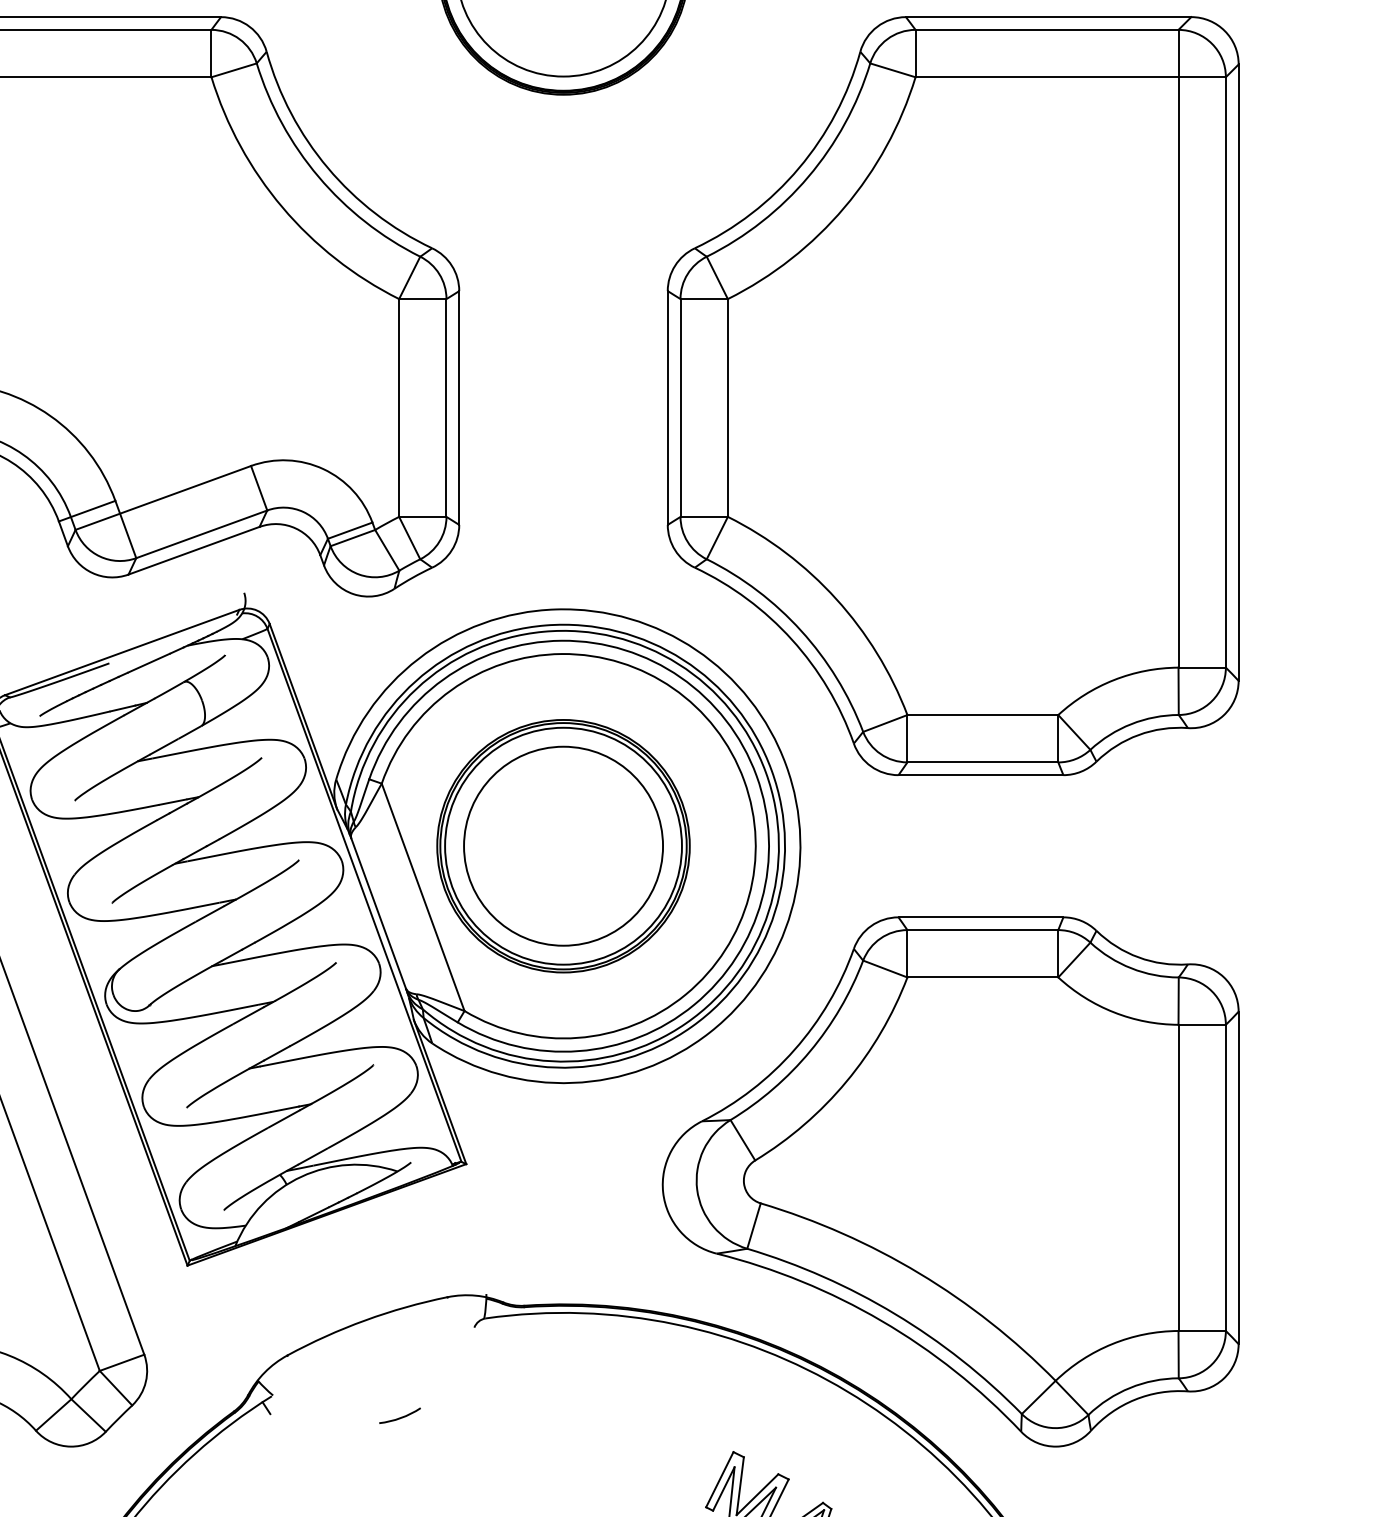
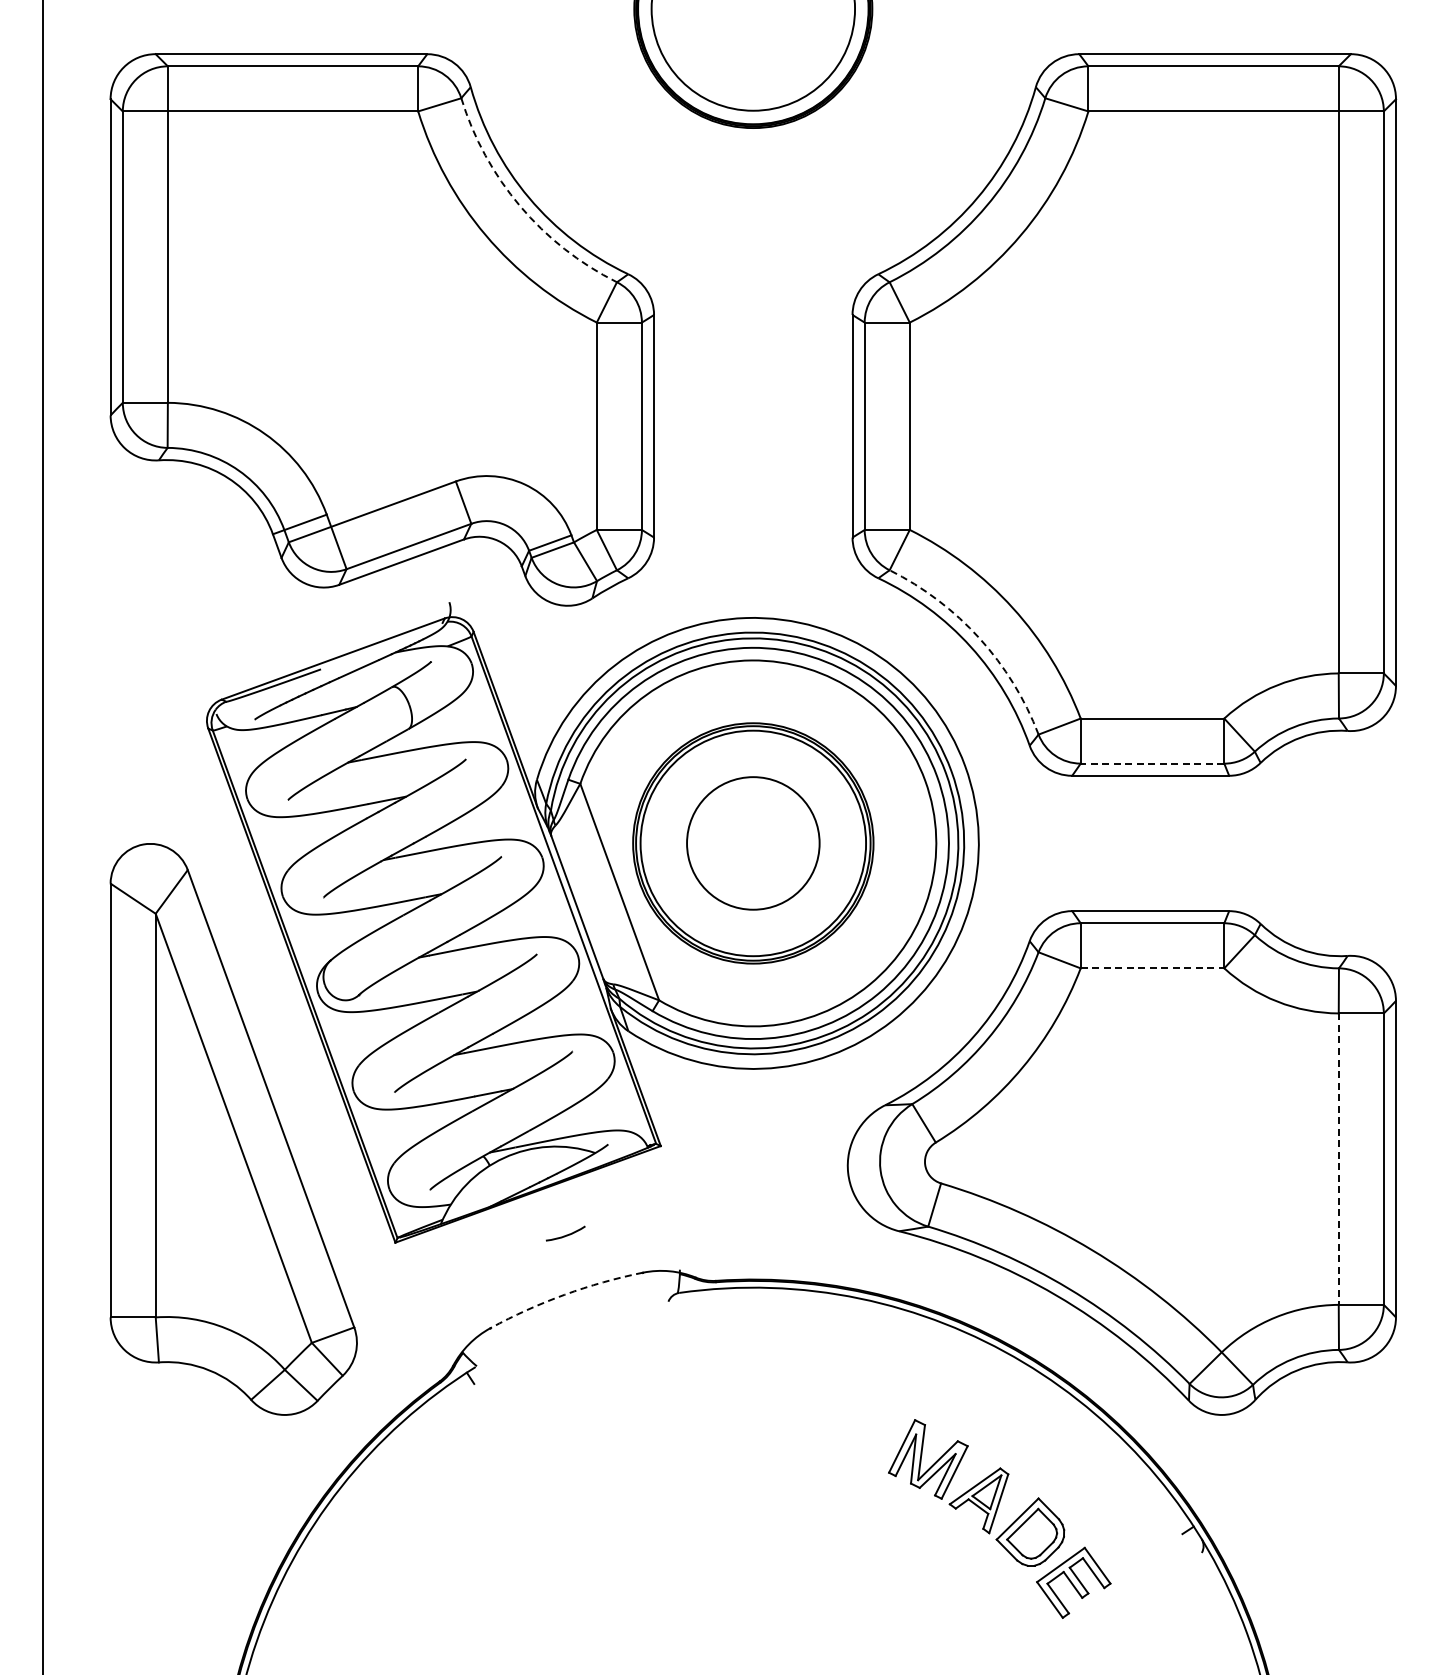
arc: (318, 177) -> (520, 206), solid -> dashed
arc: (801, 630) -> (979, 638), solid -> dashed
line: (982, 762) -> (1152, 763), solid -> dashed
circle: (563, 846) -> (753, 843), size x0.7
line: (982, 977) -> (1152, 968), solid -> dashed
line: (1178, 1178) -> (1338, 1159), solid -> dashed
arc: (365, 1320) -> (564, 1294), solid -> dashed
arc: (400, 1416) -> (566, 1234), moved

